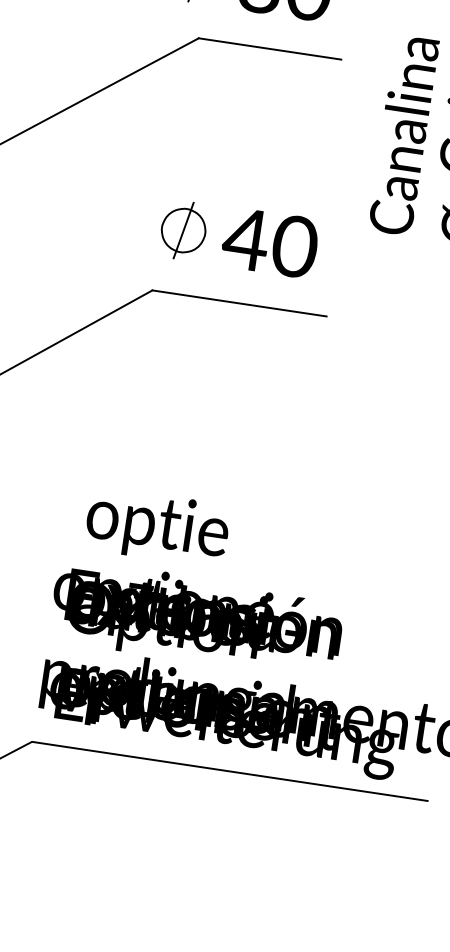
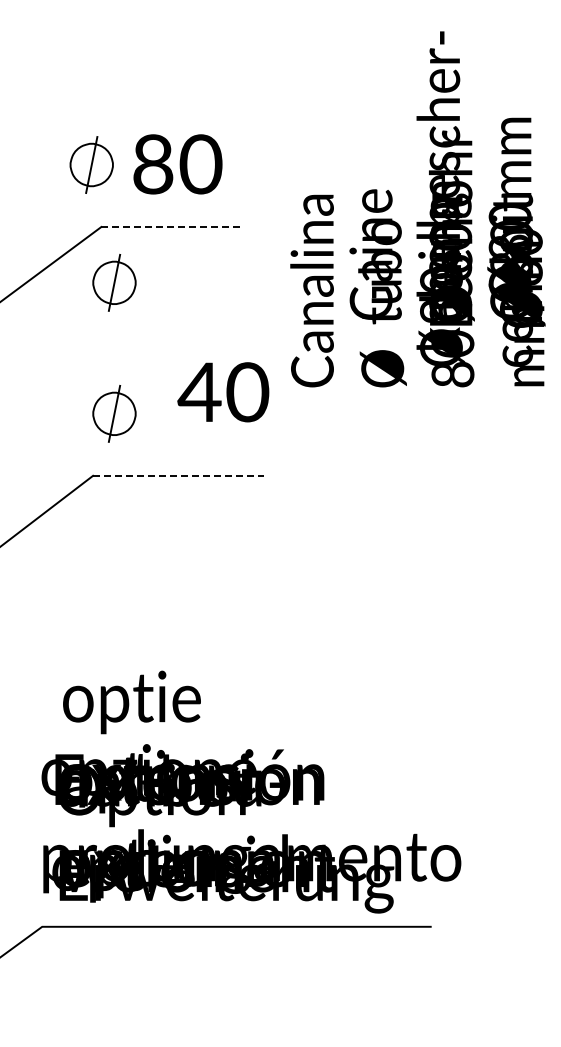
line: (270, 48) -> (171, 226), solid -> dashed
part: (203, 96) -> (114, 282), added
text: (270, 243) -> (223, 392), moved
line: (239, 303) -> (178, 475), solid -> dashed

